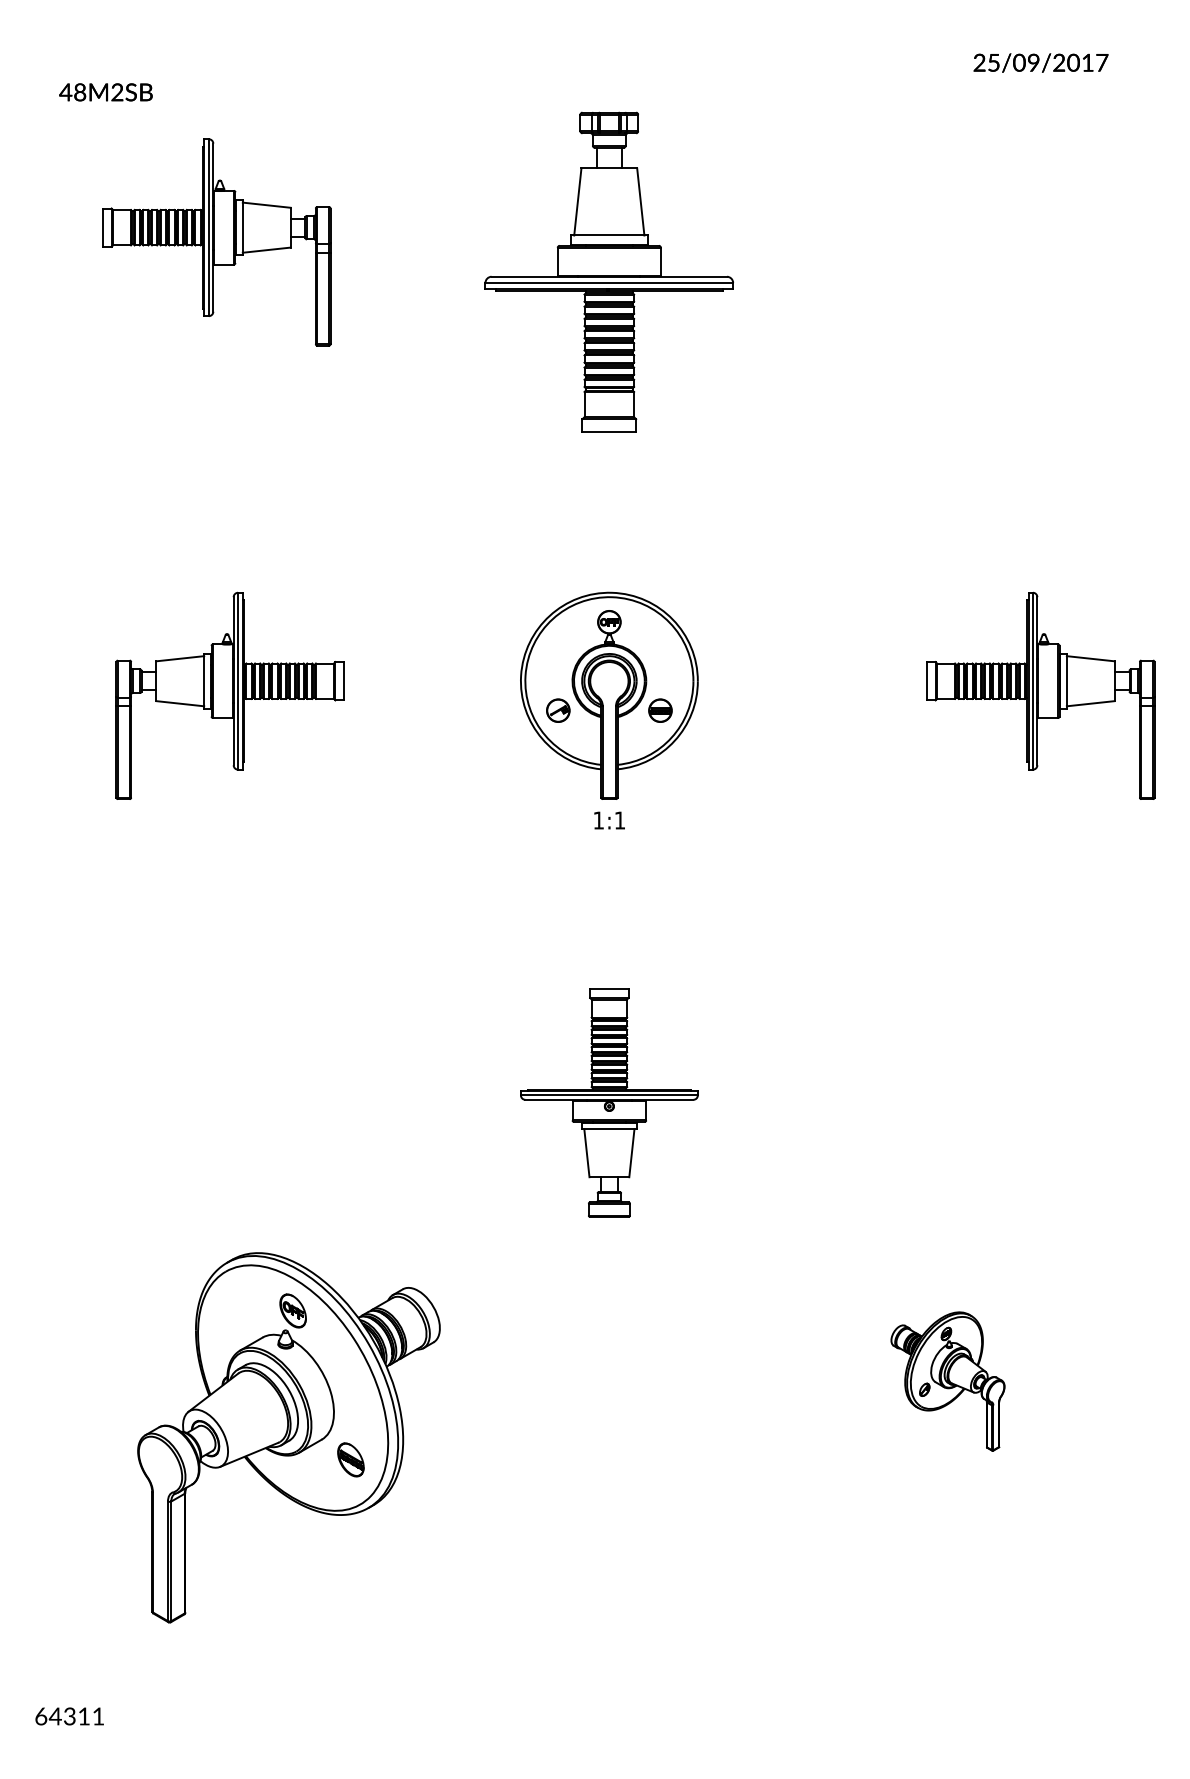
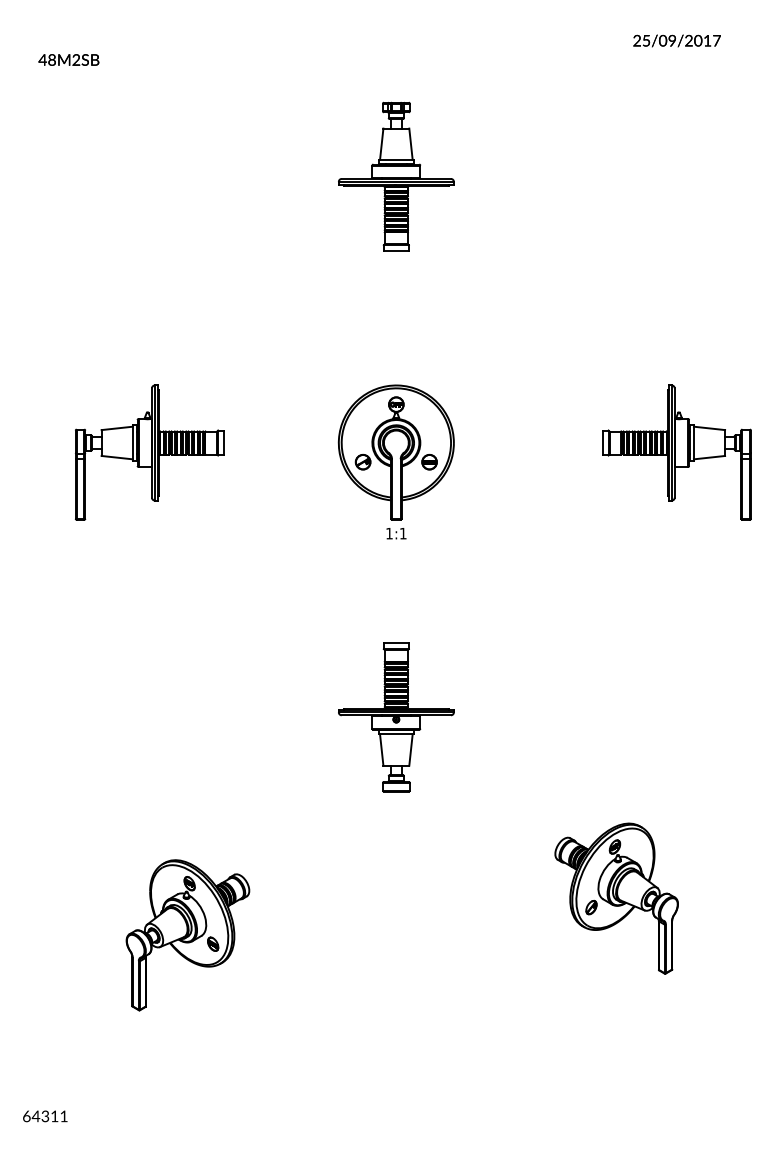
part: (216, 242) -> (140, 157), removed
part: (609, 271) -> (396, 176), size x0.71
part: (947, 1381) -> (616, 898), size x1.67
part: (288, 1438) -> (187, 935), size x0.62

